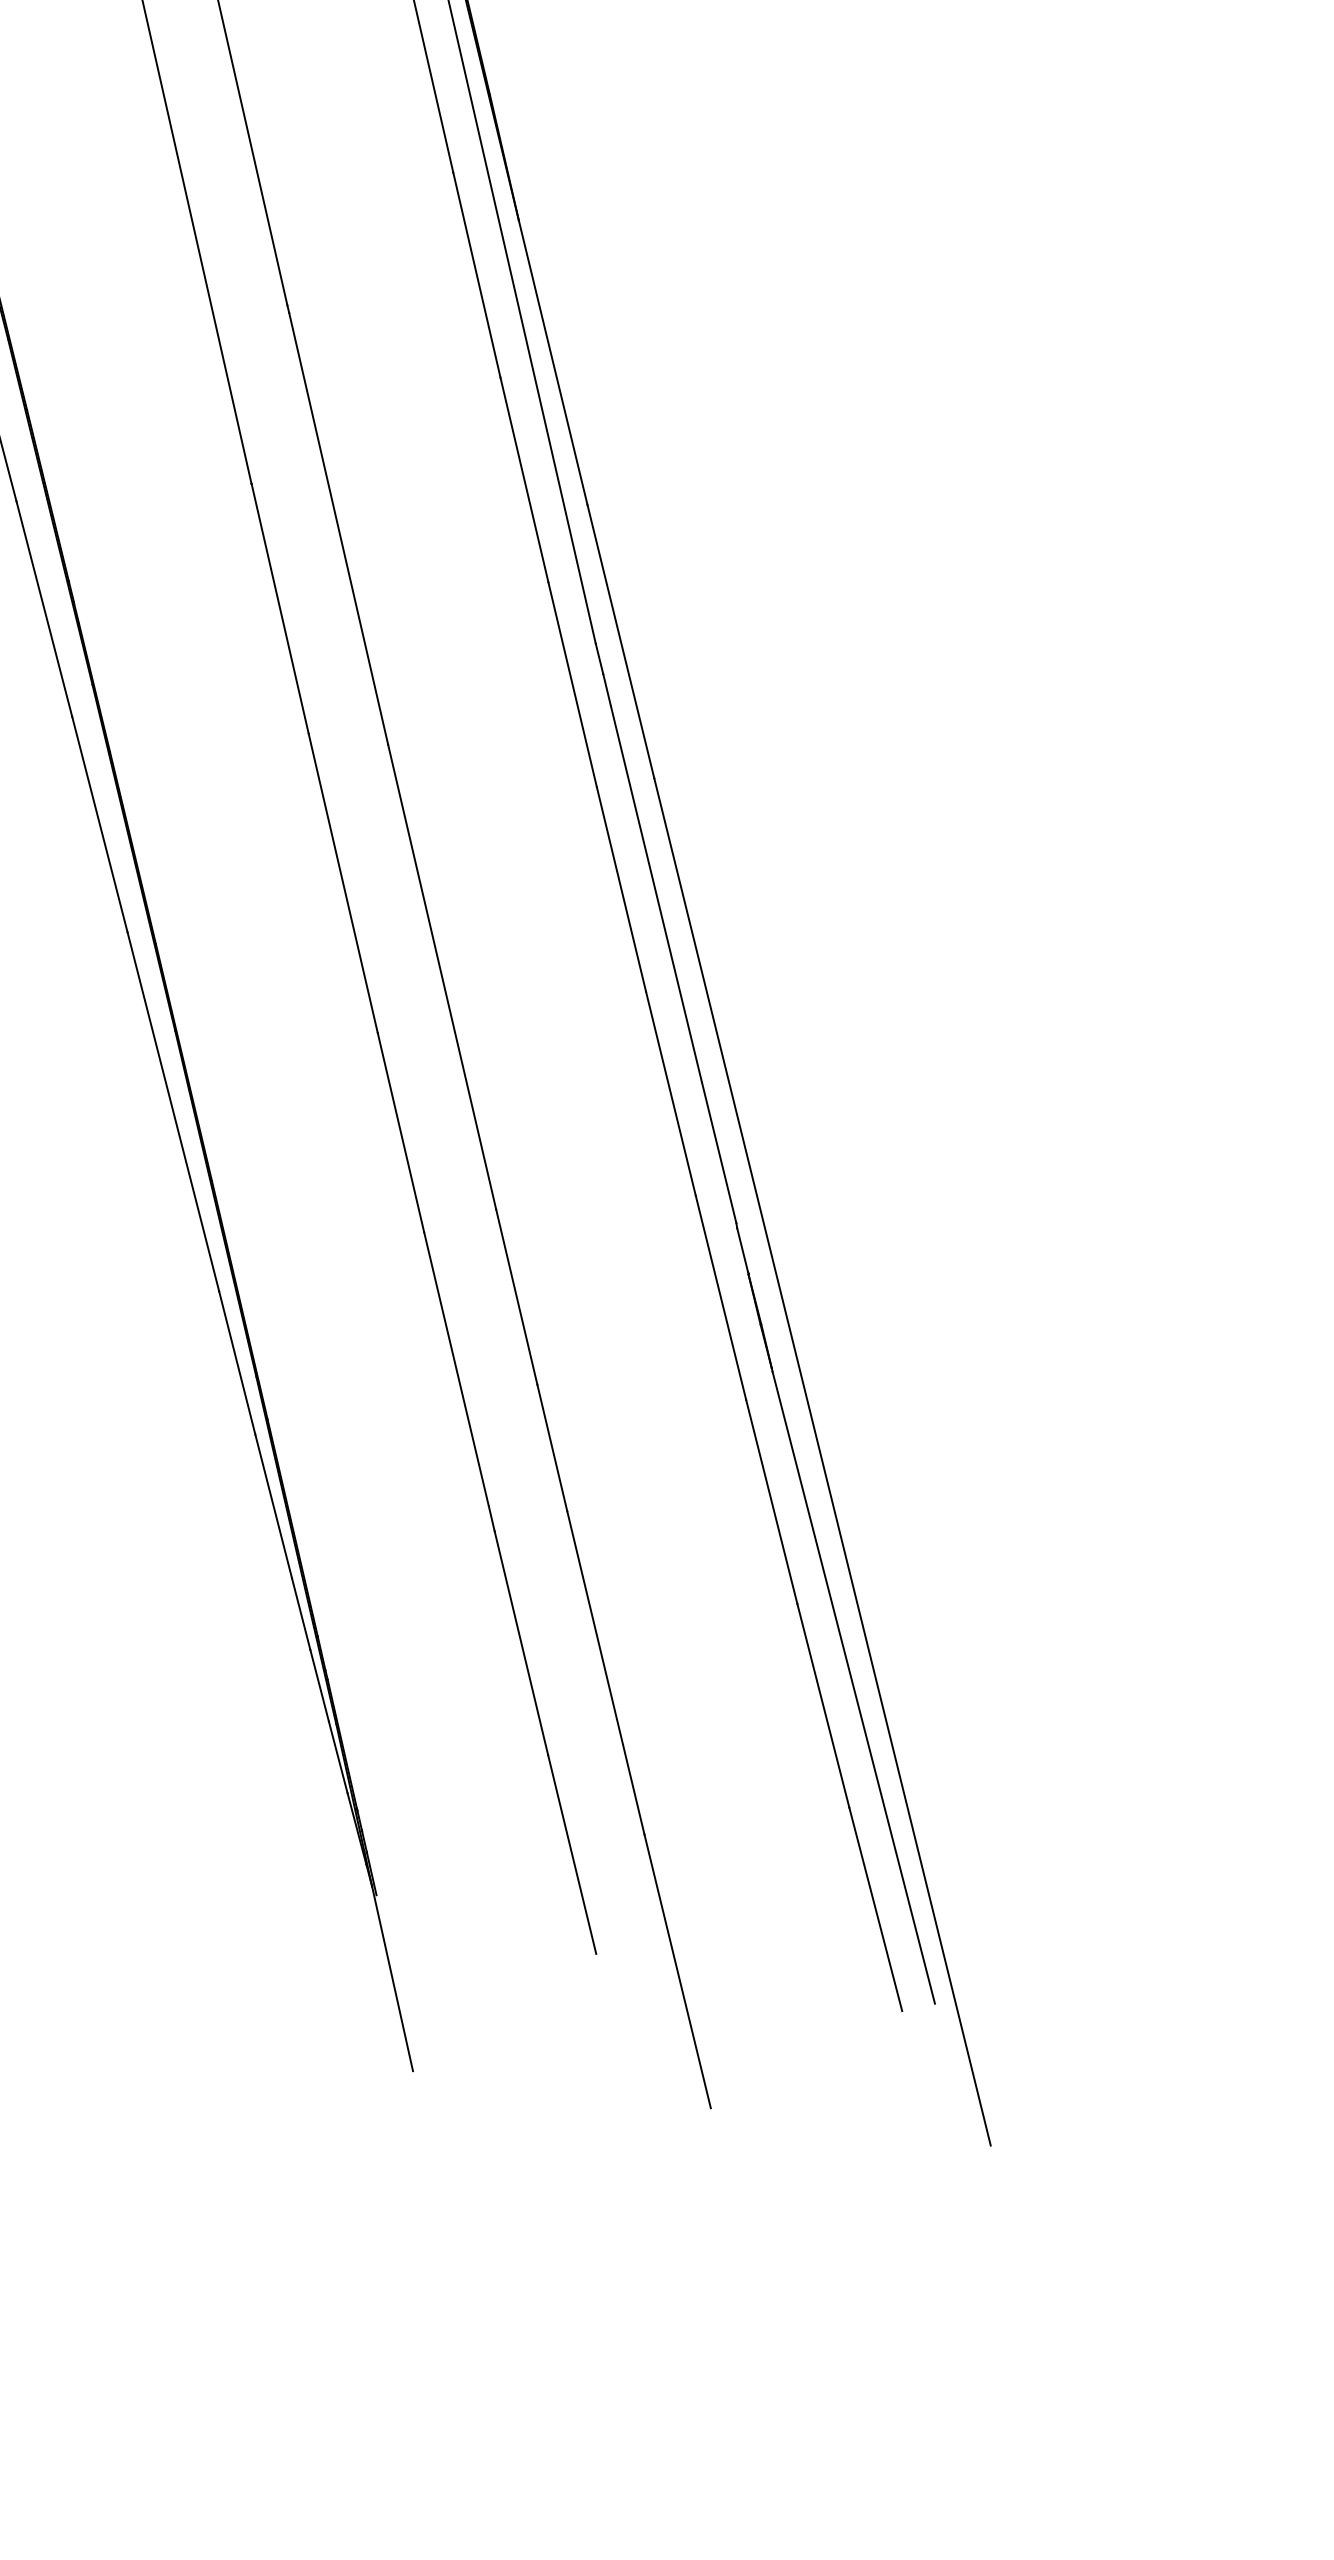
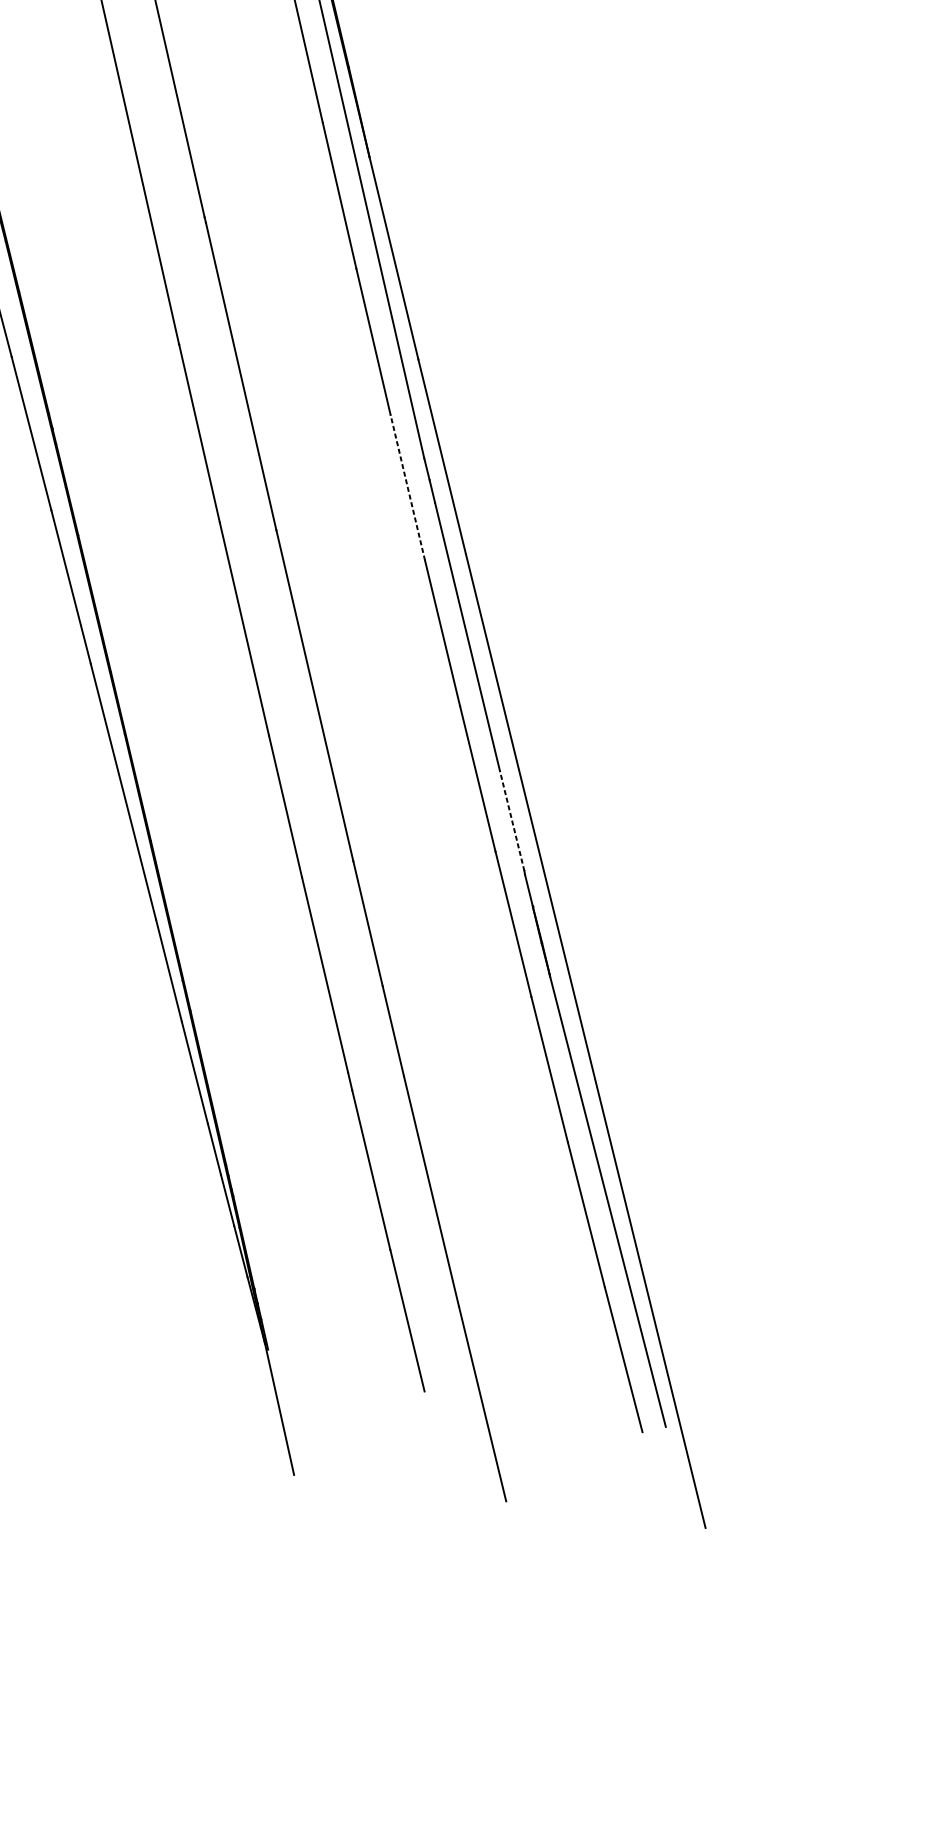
line: (572, 684) -> (407, 487), solid -> dashed
line: (719, 1152) -> (512, 820), solid -> dashed

